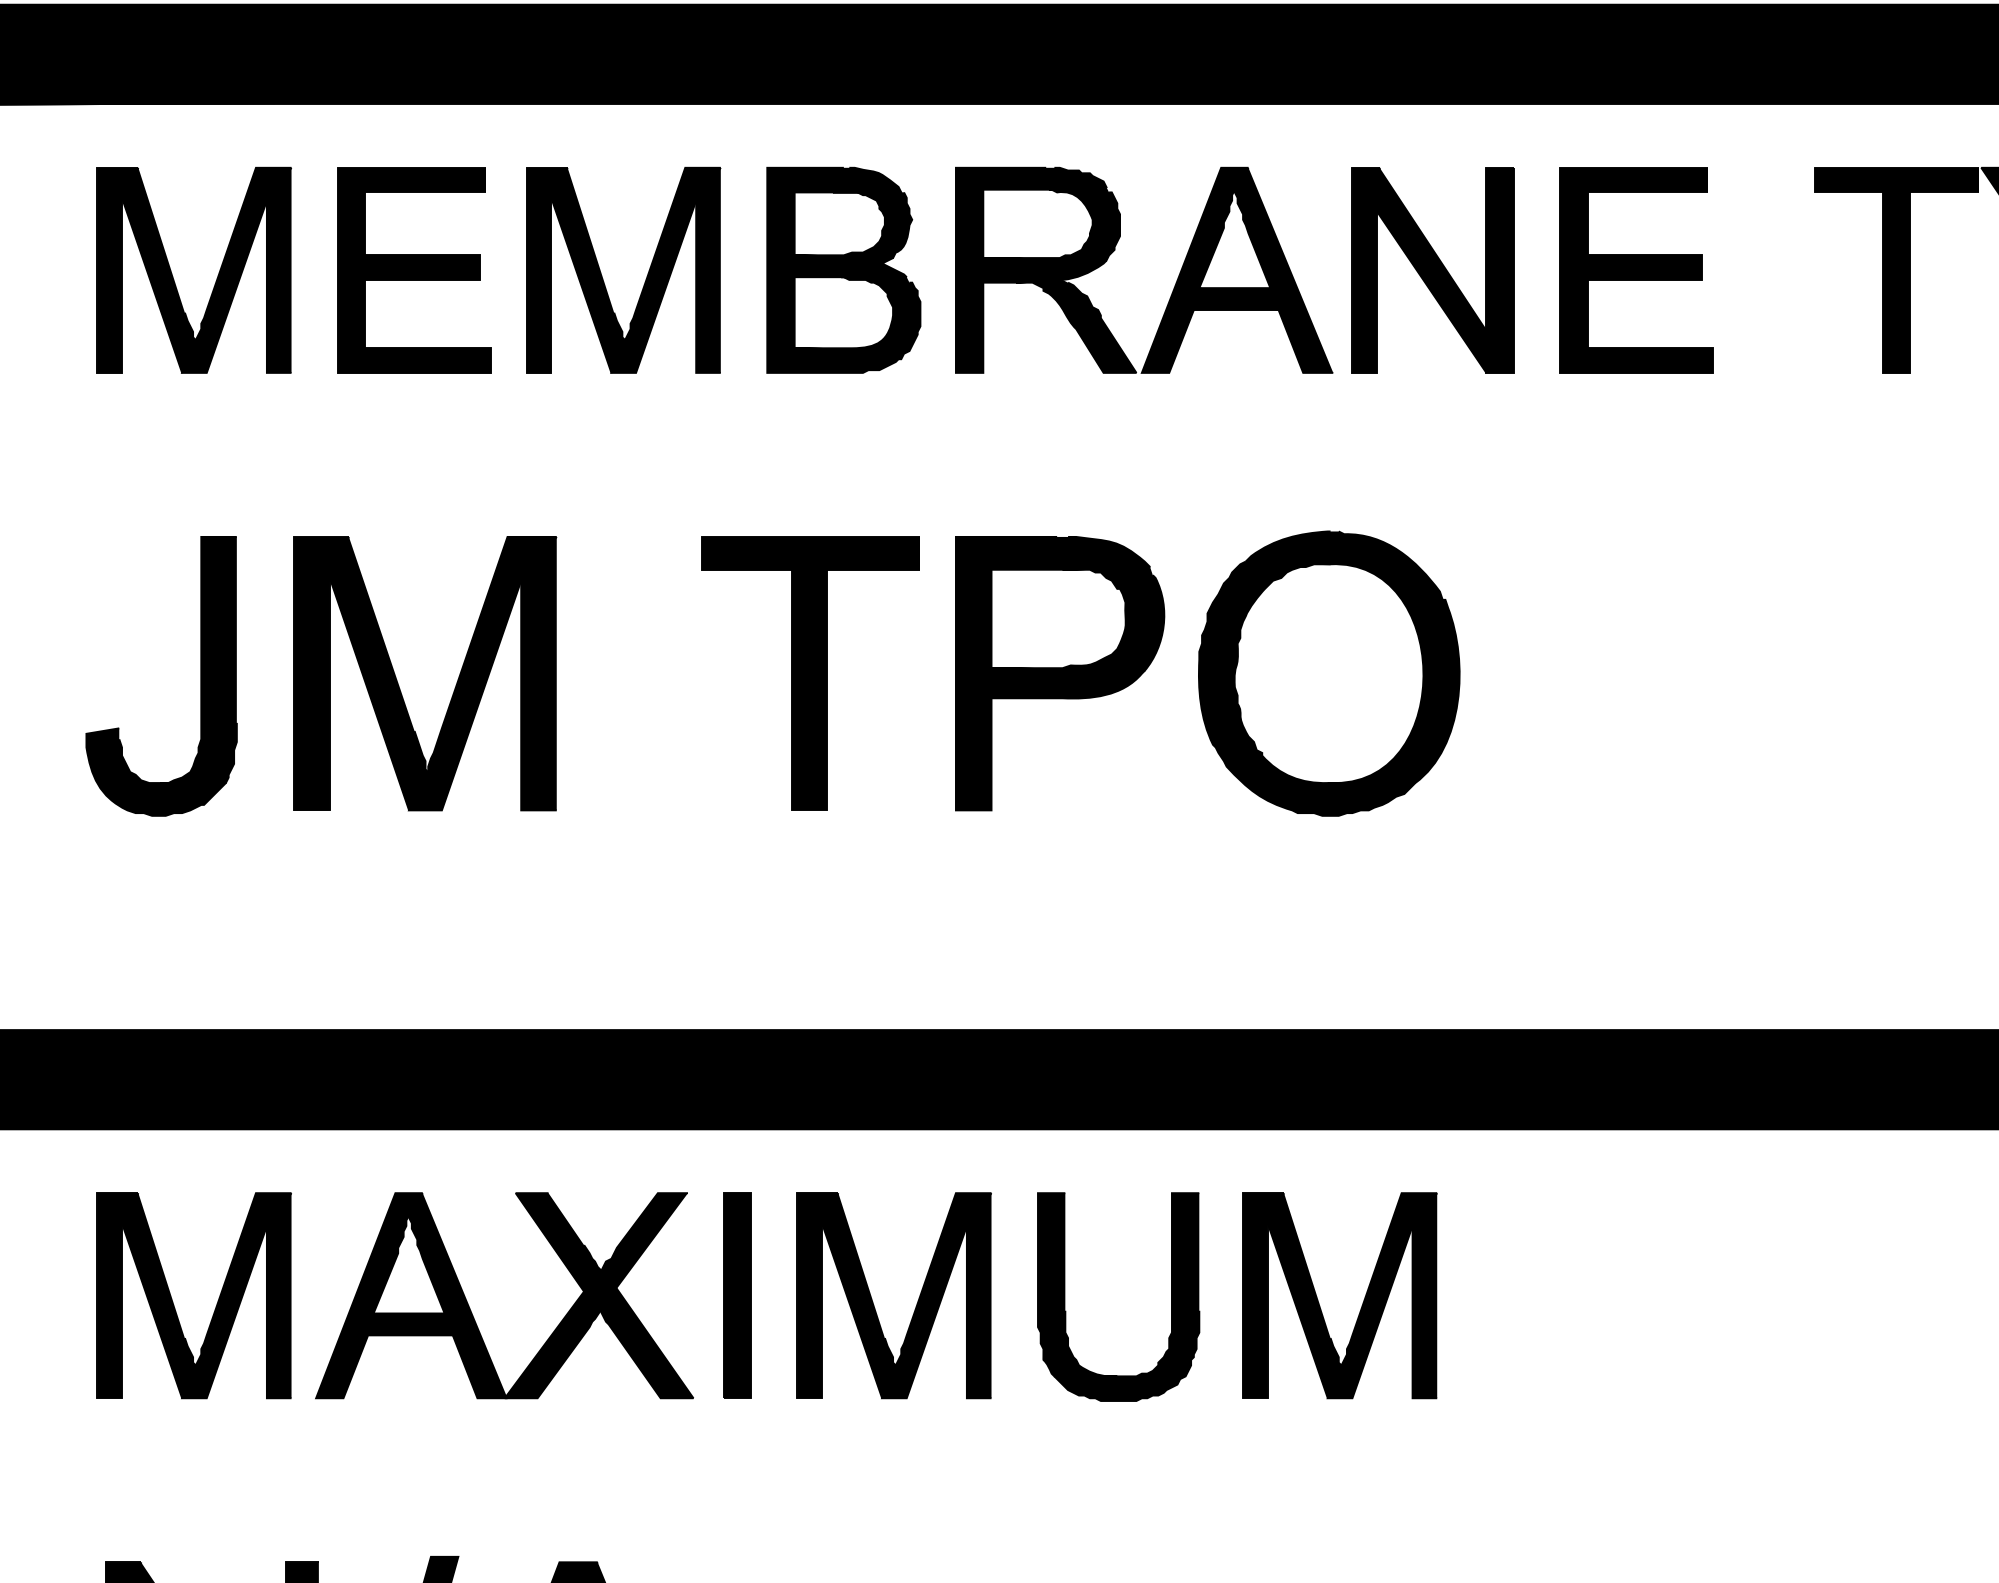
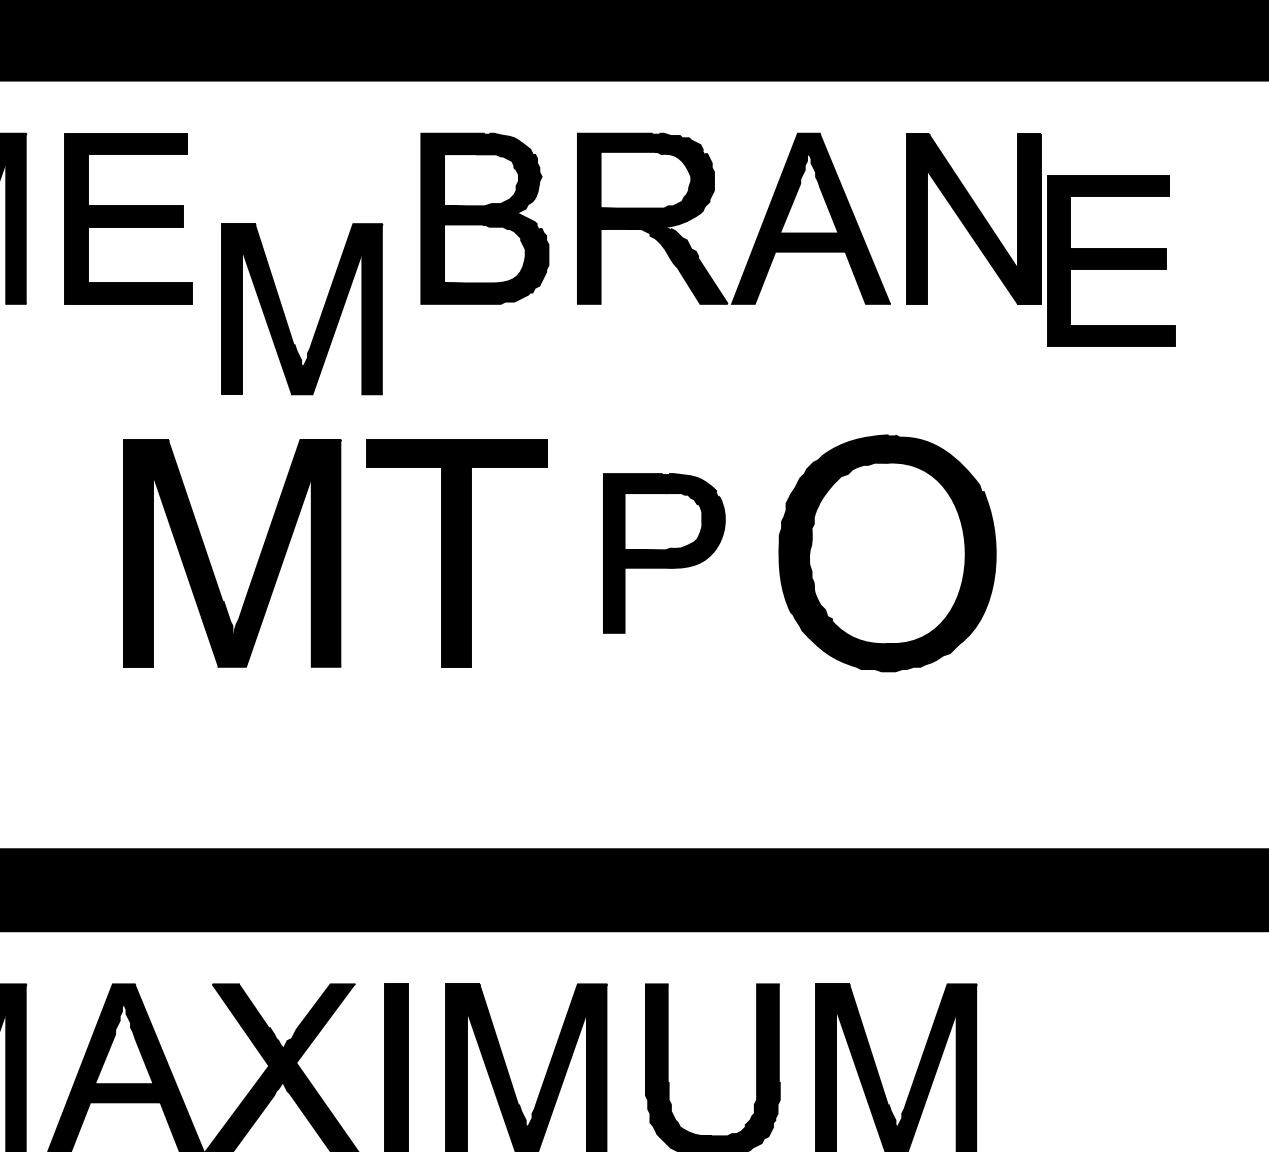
part: (1636, 270) -> (1110, 261), moved
part: (602, 275) -> (284, 313), moved
part: (1060, 673) -> (664, 553), size x0.7
part: (398, 682) -> (209, 560), moved

